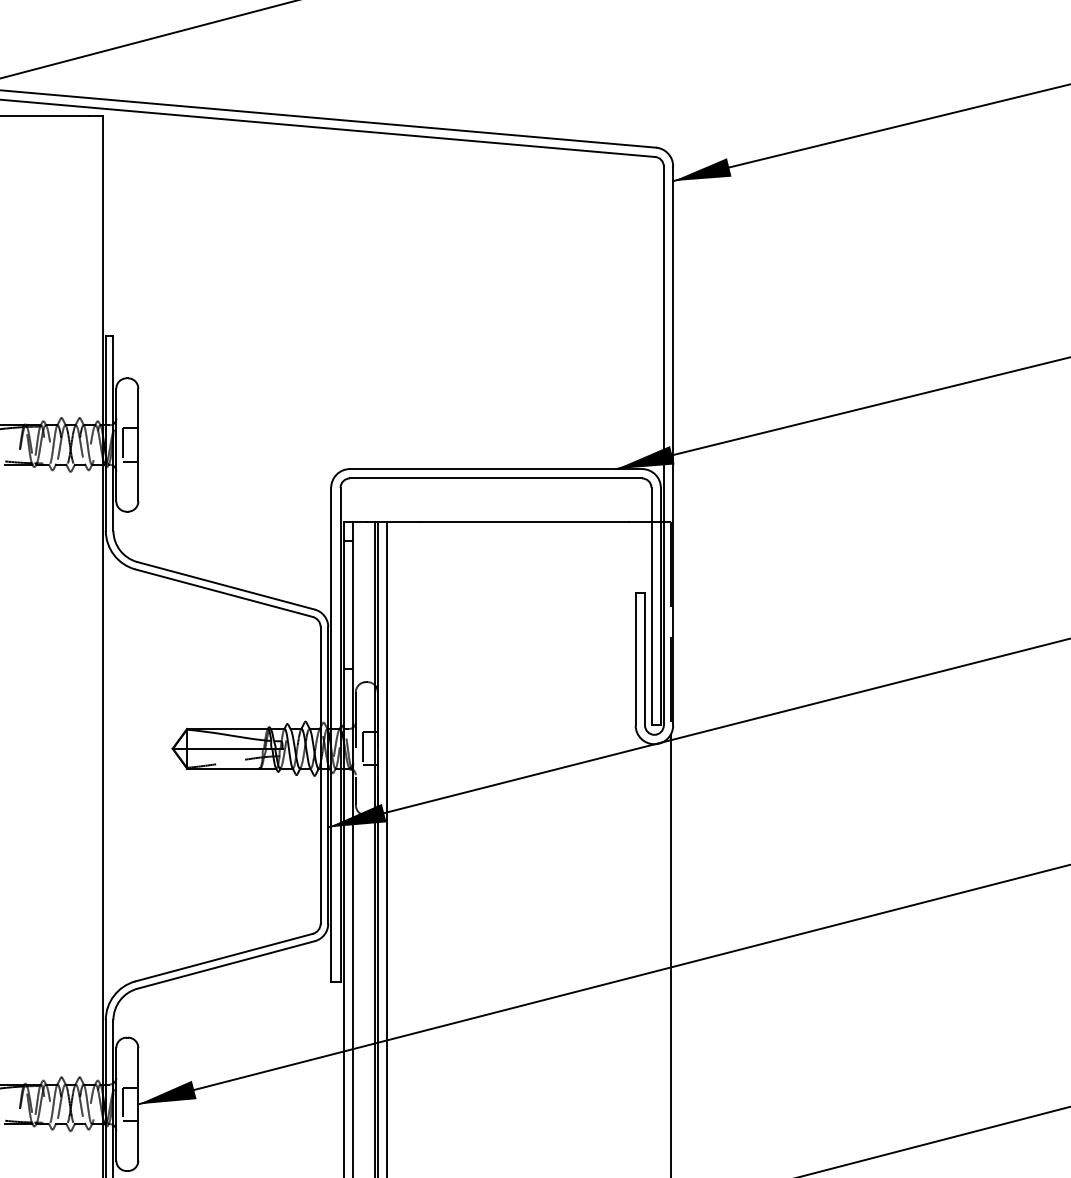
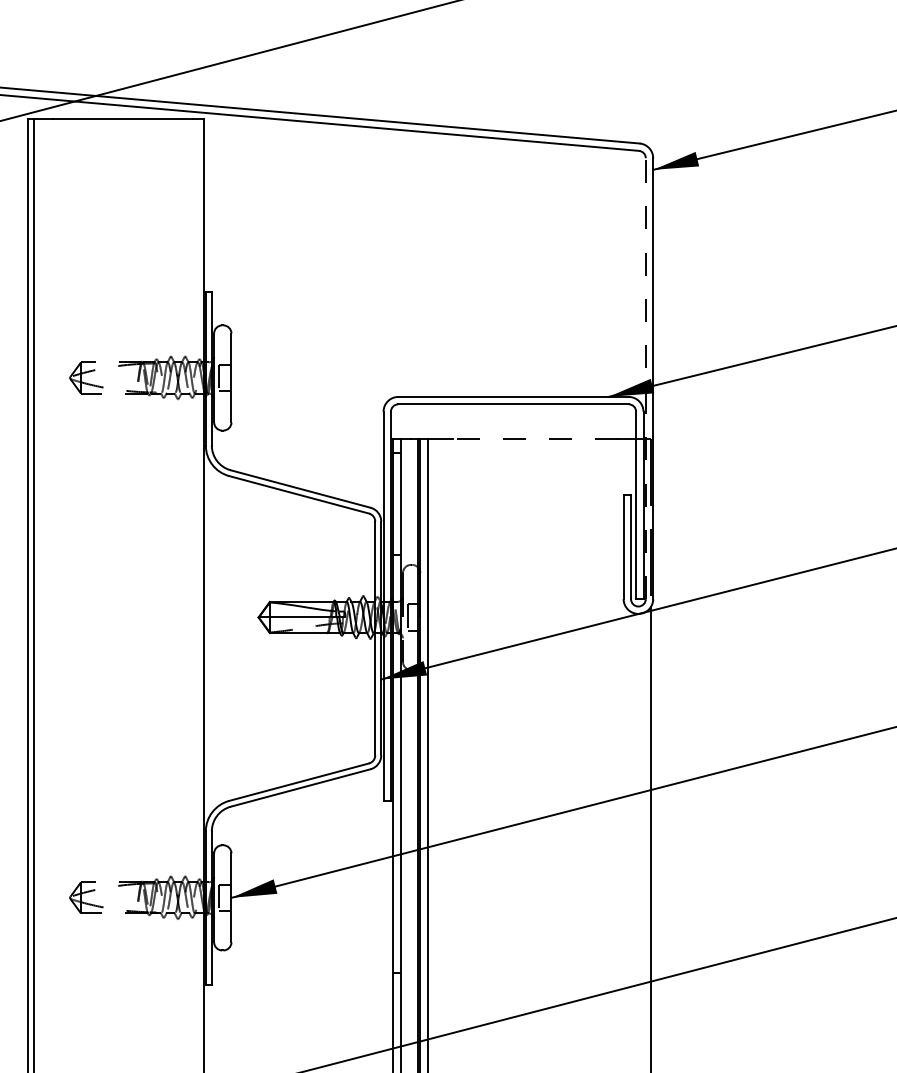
line: (663, 445) -> (645, 378), solid -> dashed
line: (523, 523) -> (535, 439), solid -> dashed

